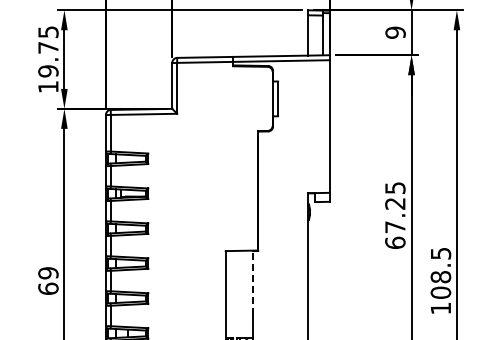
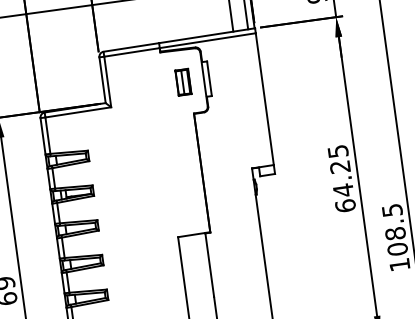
part: (251, 98) -> (182, 81), added
text: (395, 226) -> (343, 189), 67.25 -> 64.25
line: (253, 283) -> (210, 265), dashed -> solid

